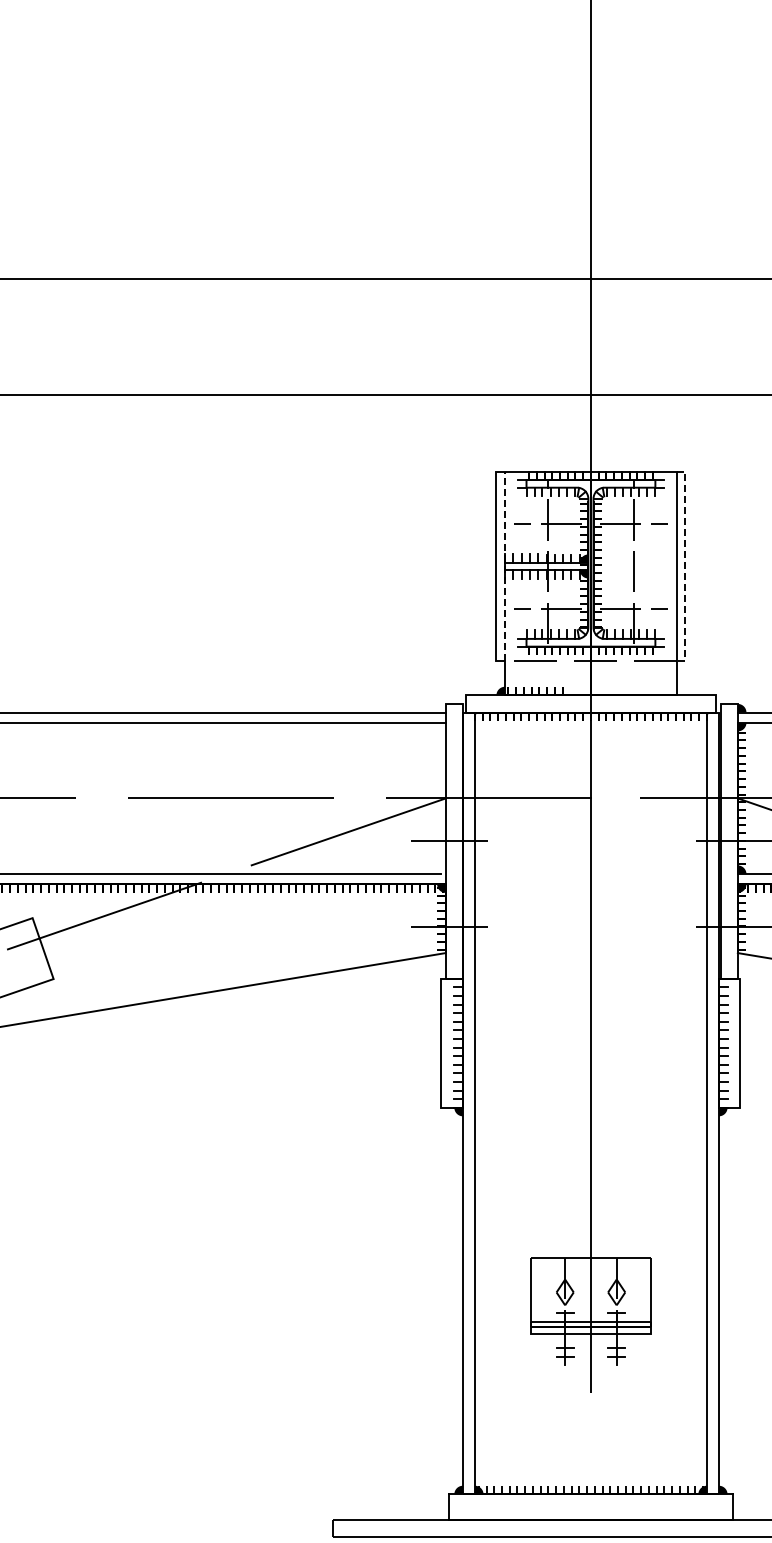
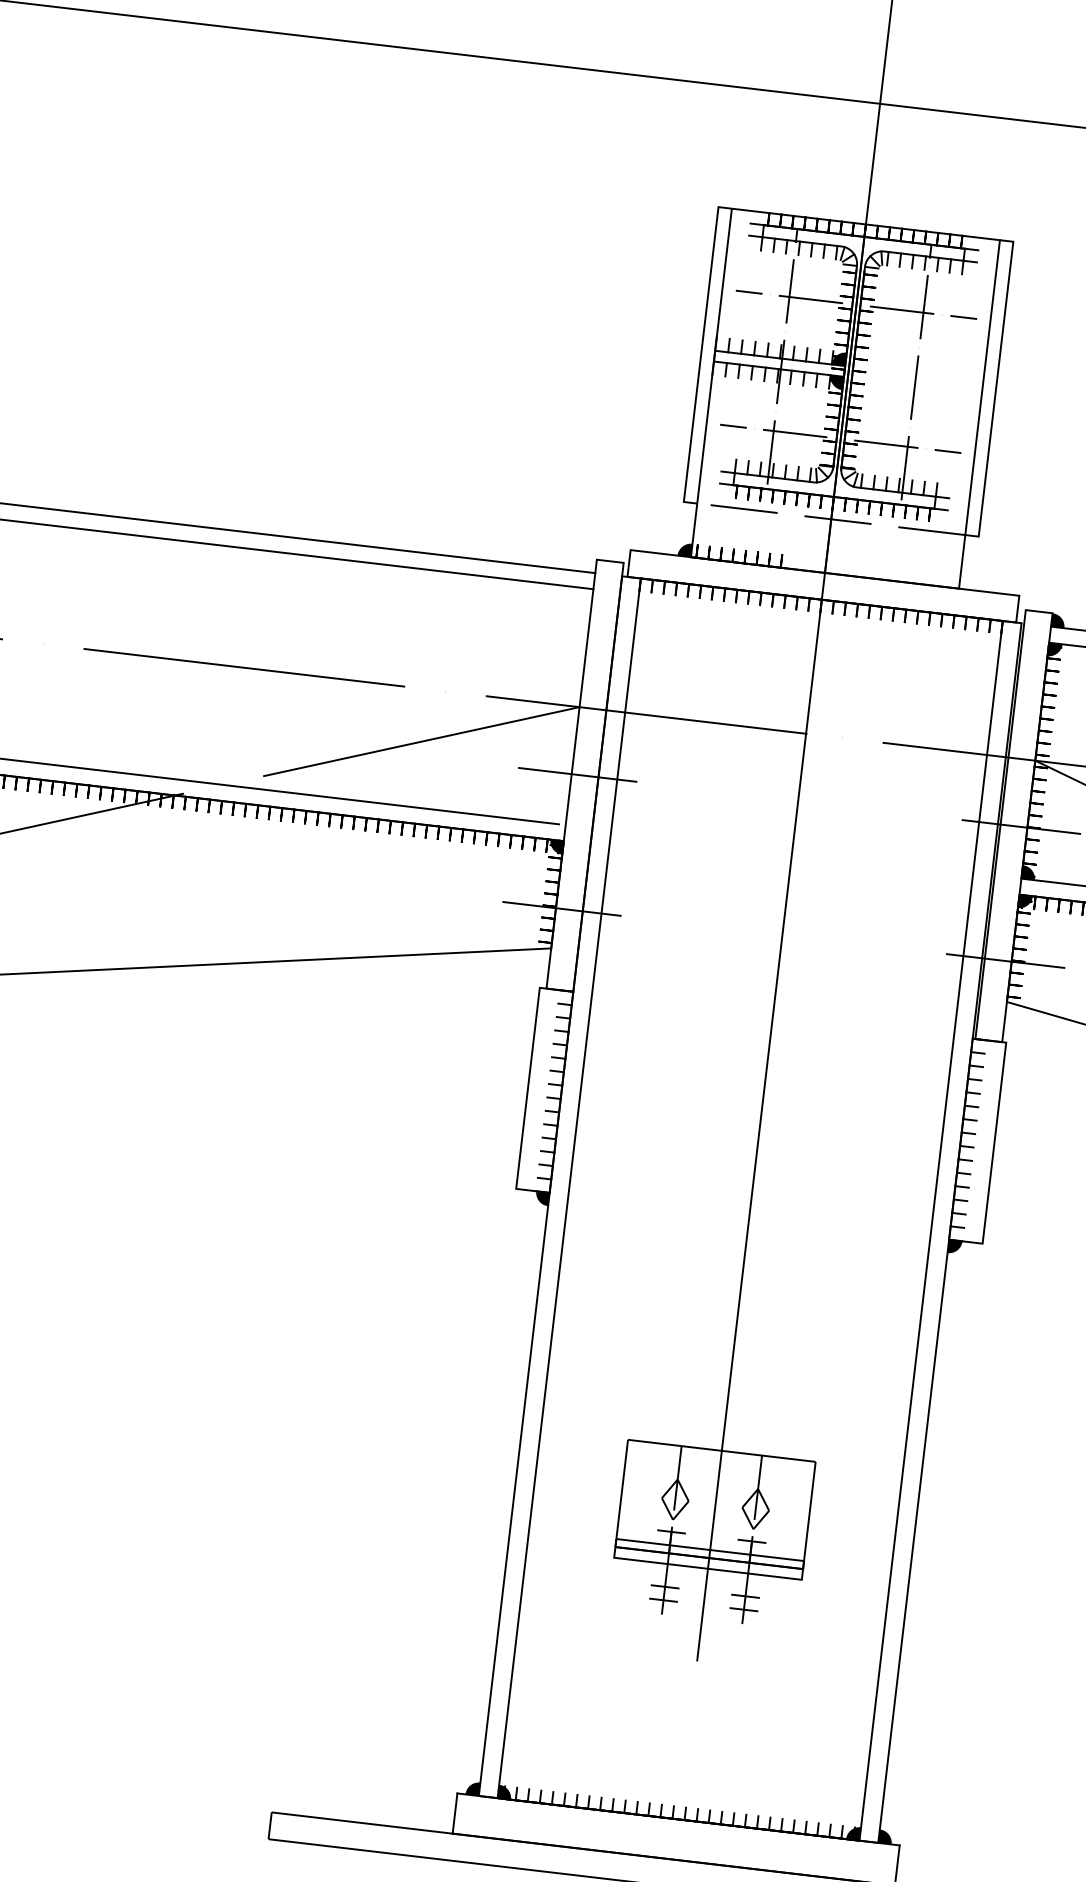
line: (505, 565) -> (715, 354), dashed -> solid
line: (685, 566) -> (996, 389), dashed -> solid

